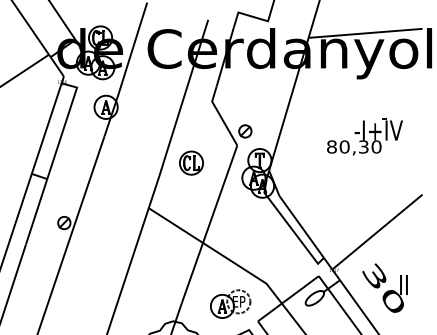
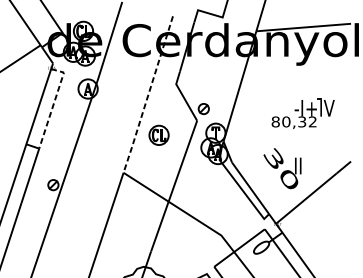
line: (178, 115) -> (148, 95), solid -> dashed
line: (64, 125) -> (53, 104), solid -> dashed
text: (376, 146) -> (312, 121), 80,30 -> 80,32
text: (384, 287) -> (282, 168), moved
part: (230, 303) -> (191, 252), removed

